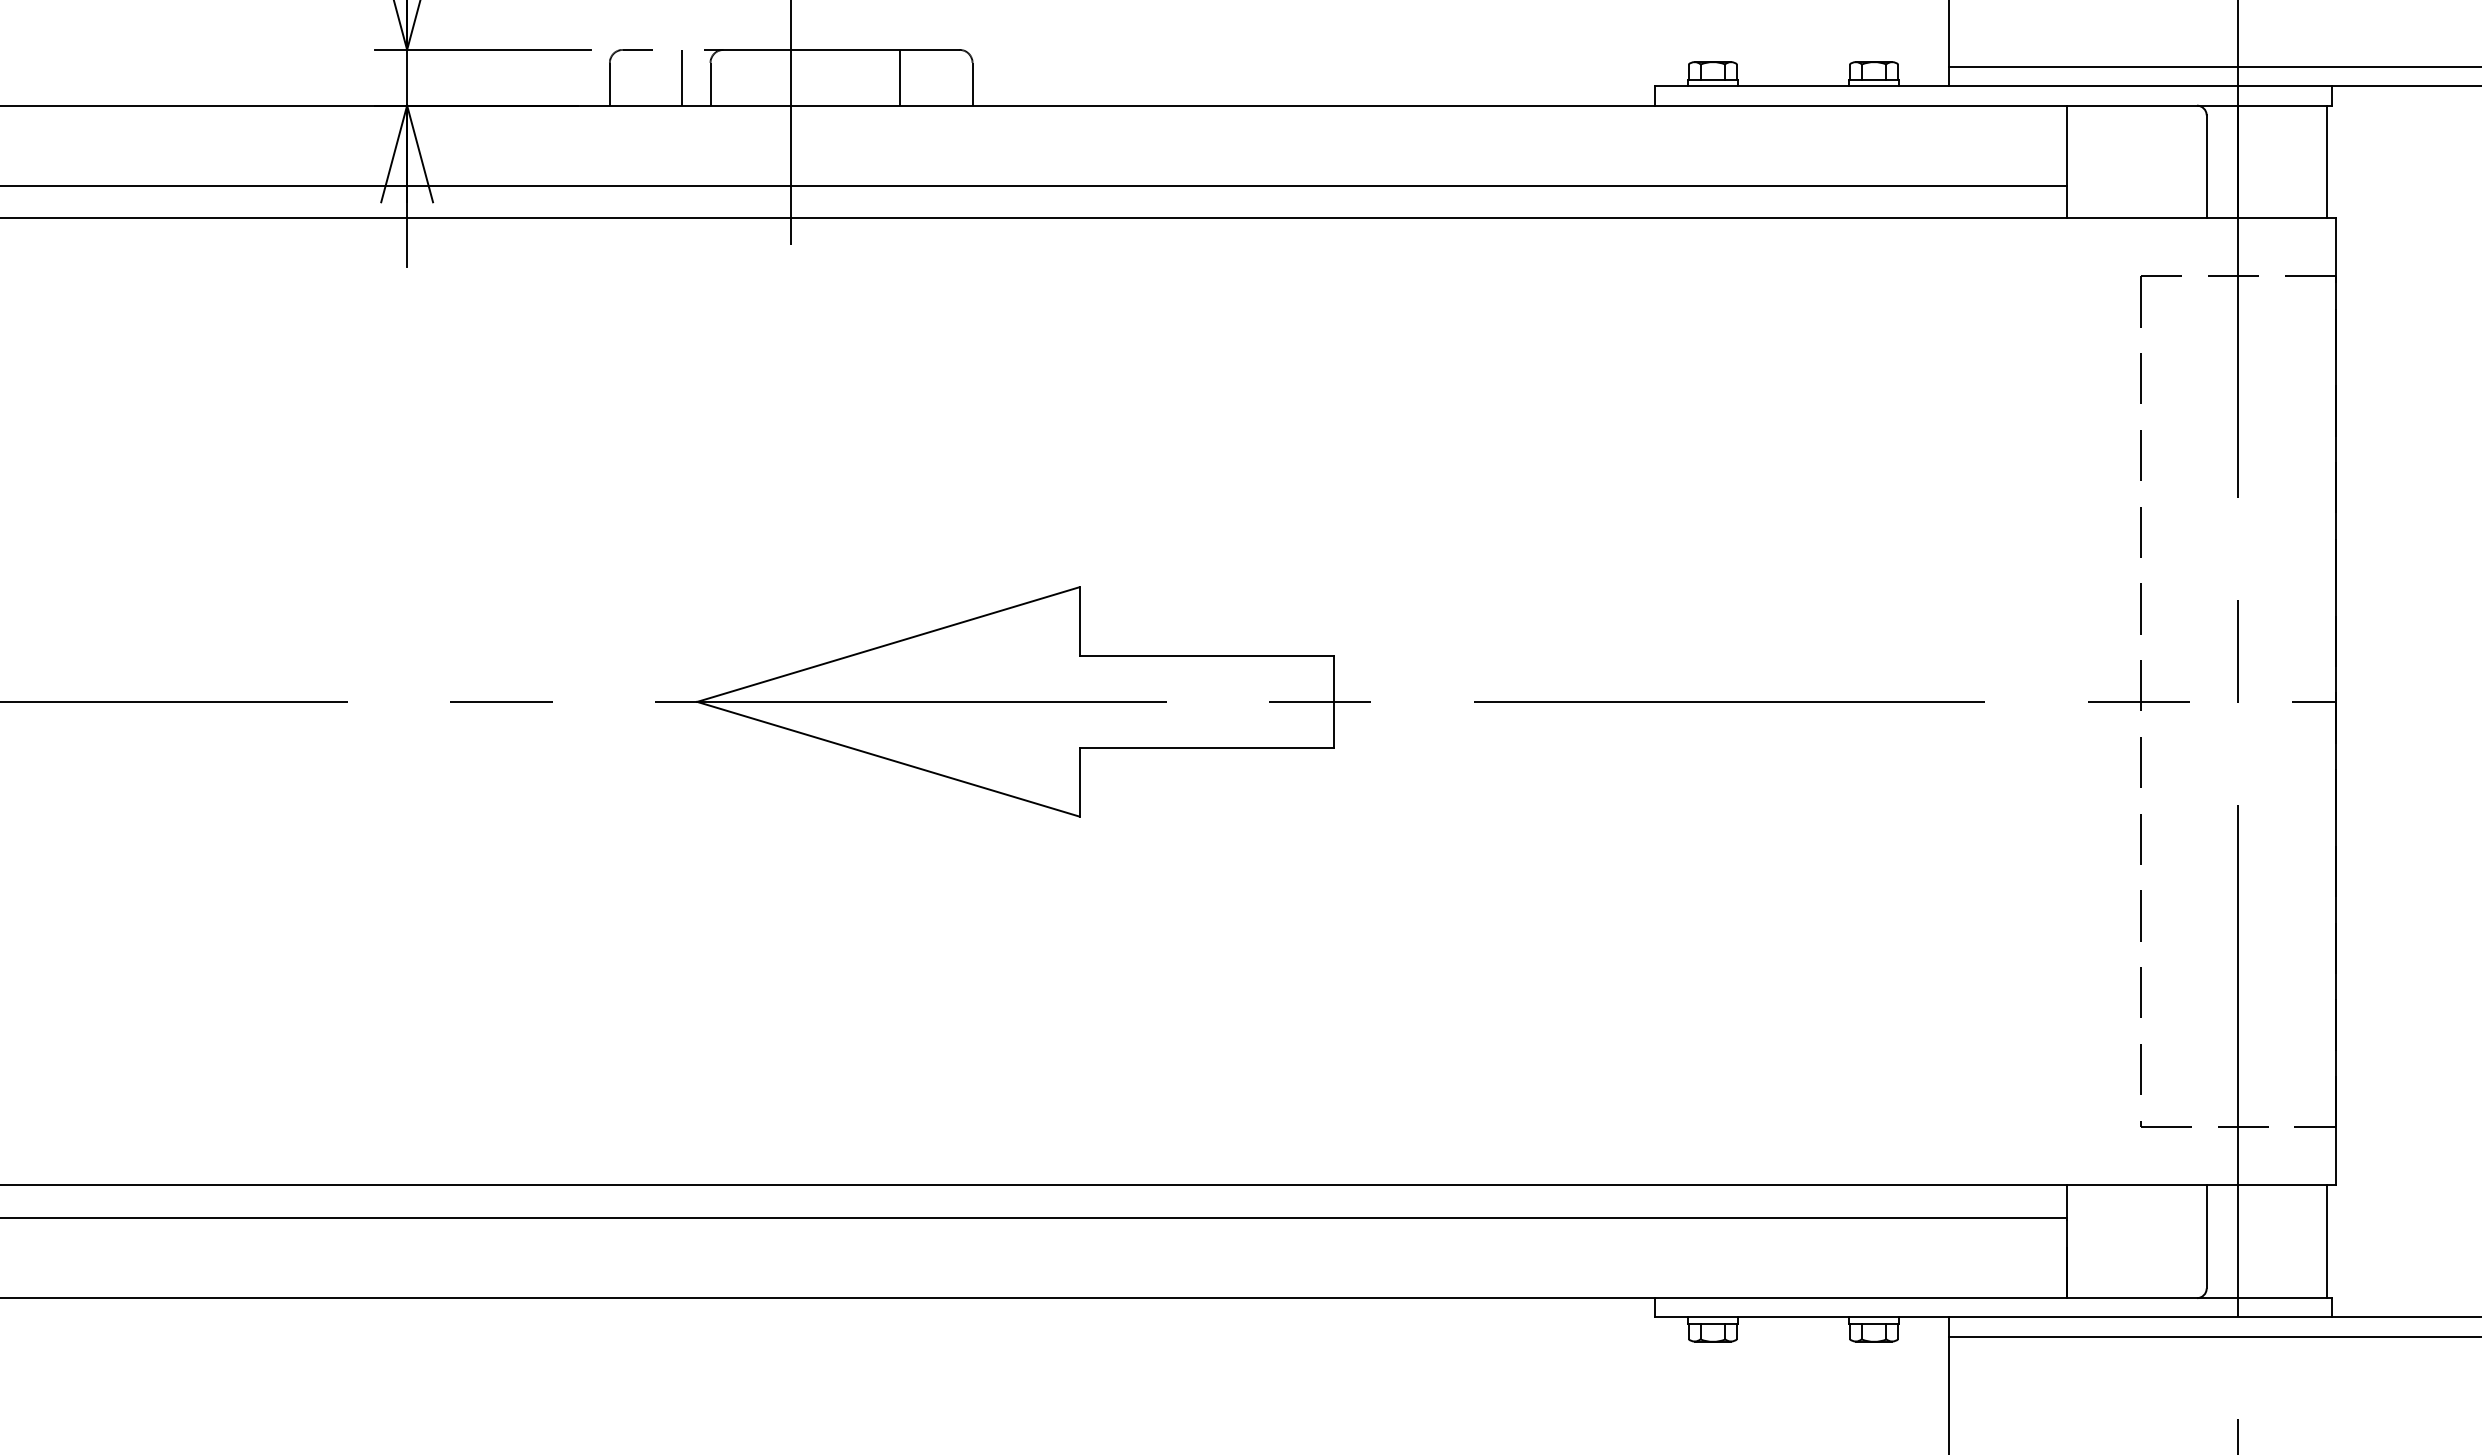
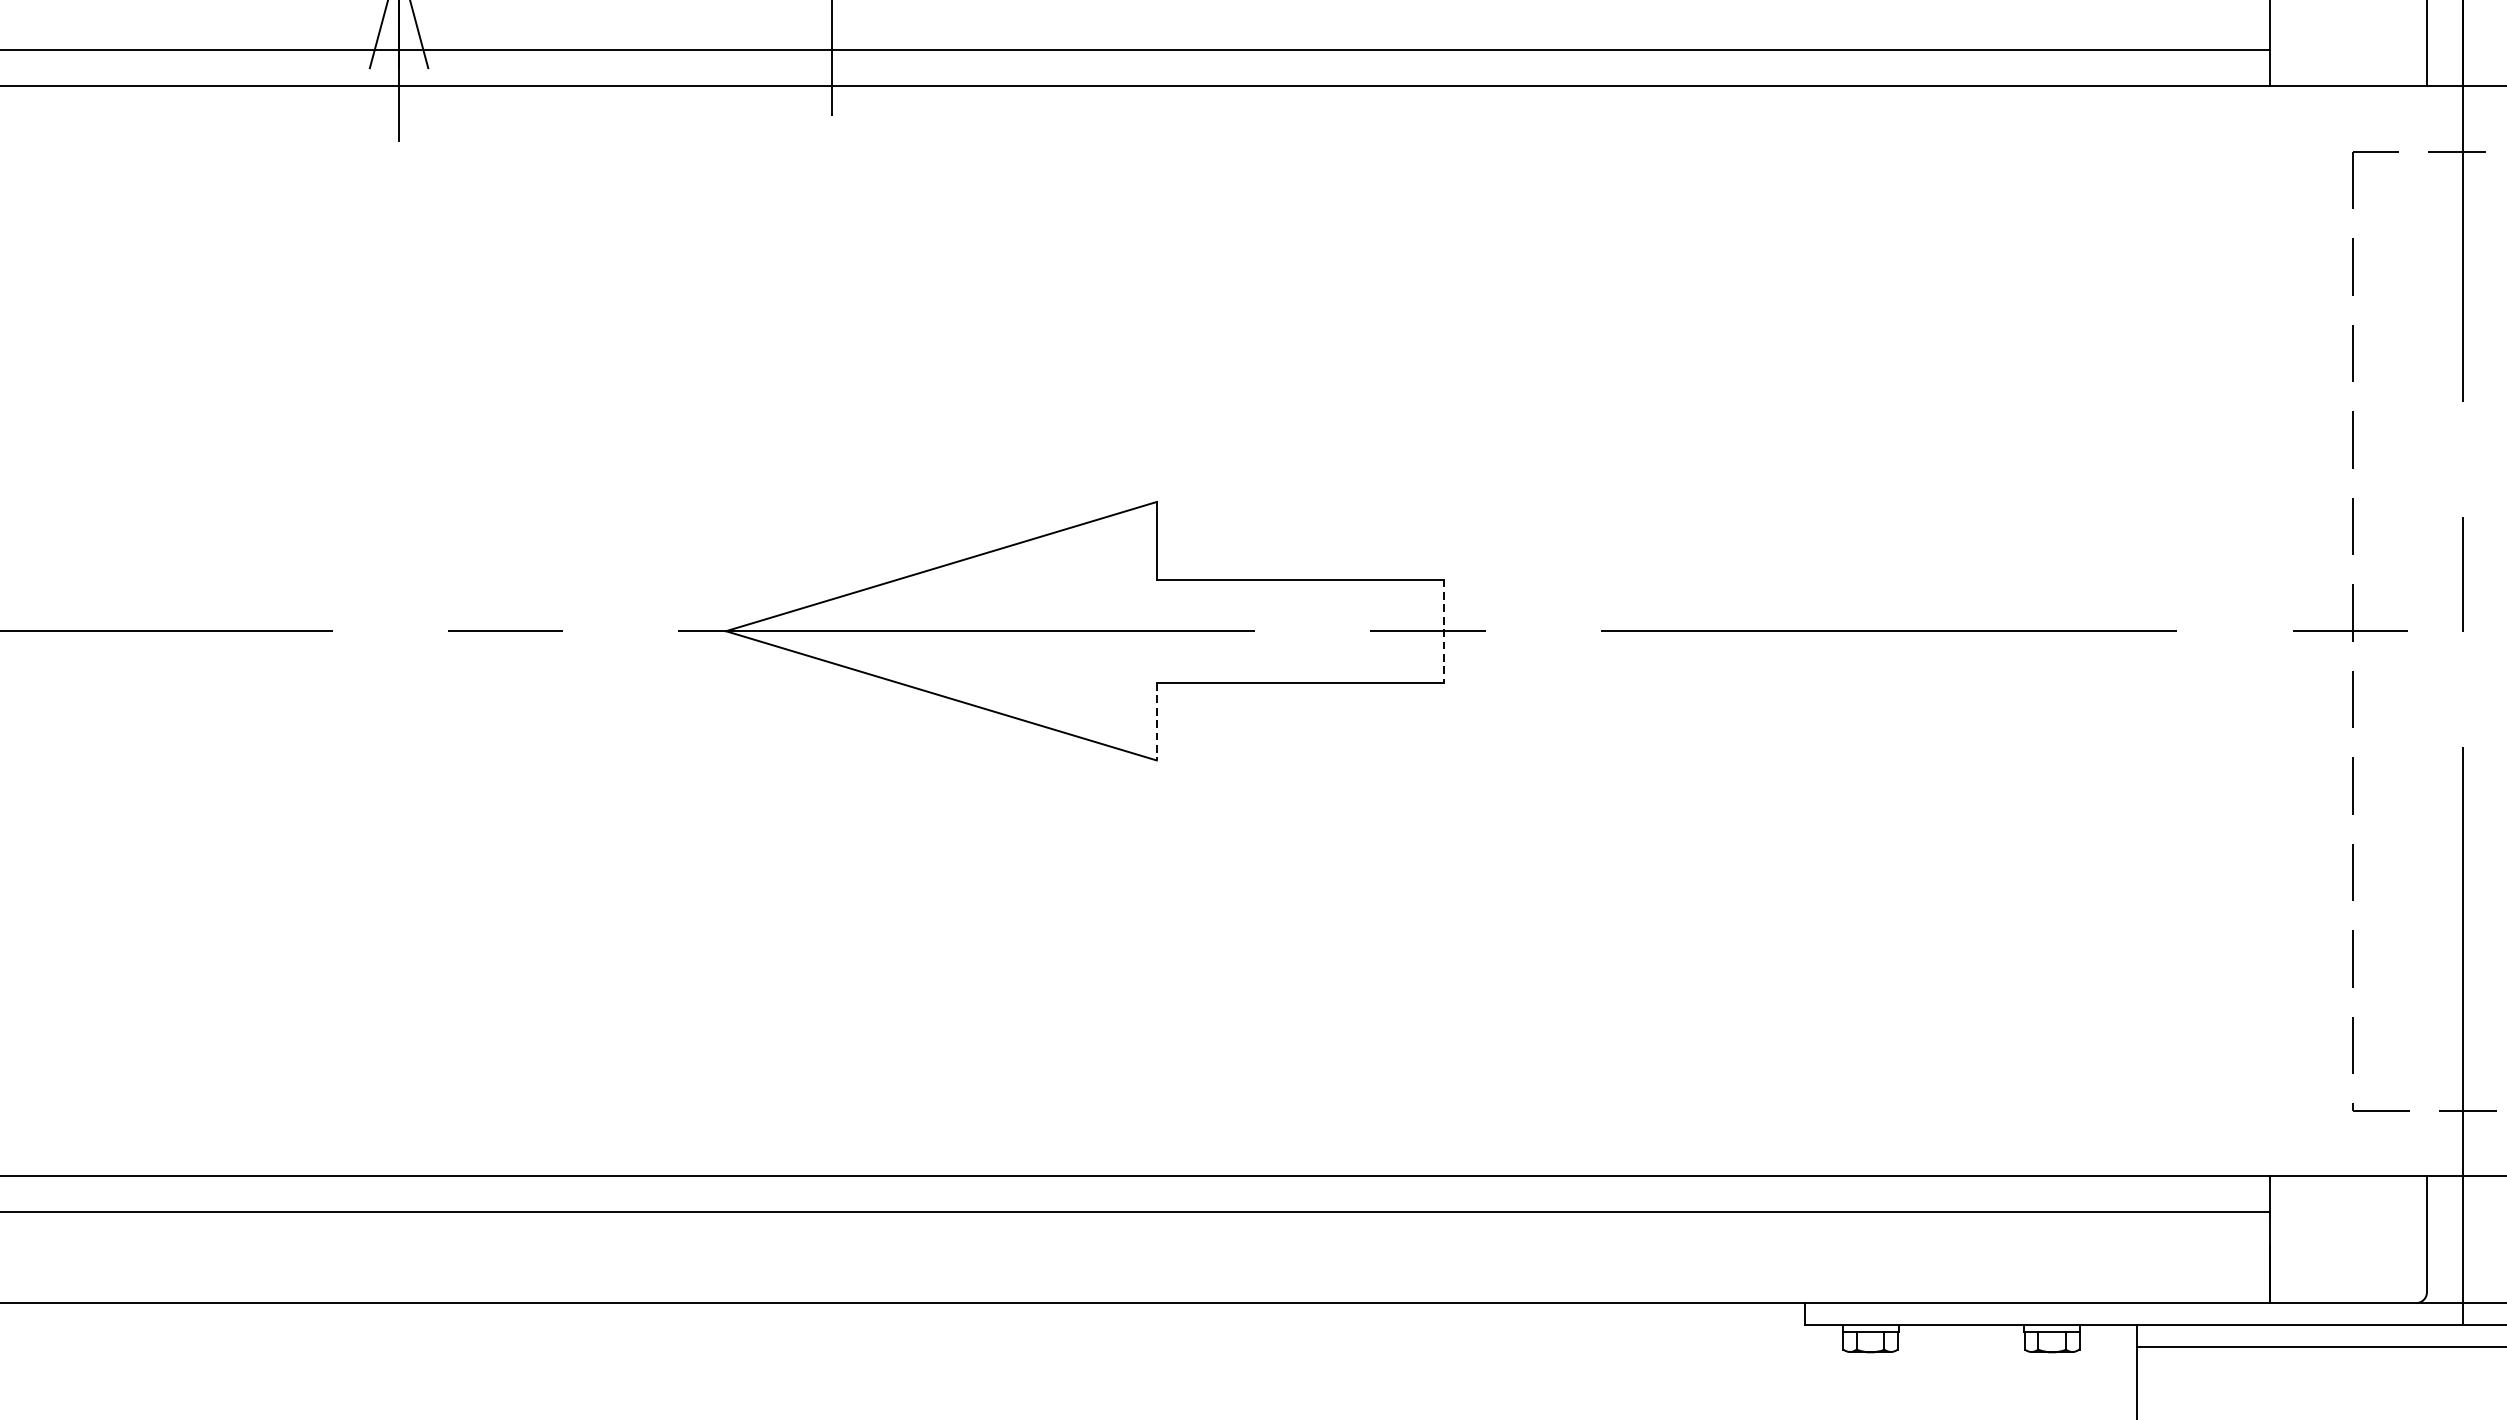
line: (1334, 701) -> (1444, 630), solid -> dashed
line: (1079, 782) -> (1156, 722), solid -> dashed

